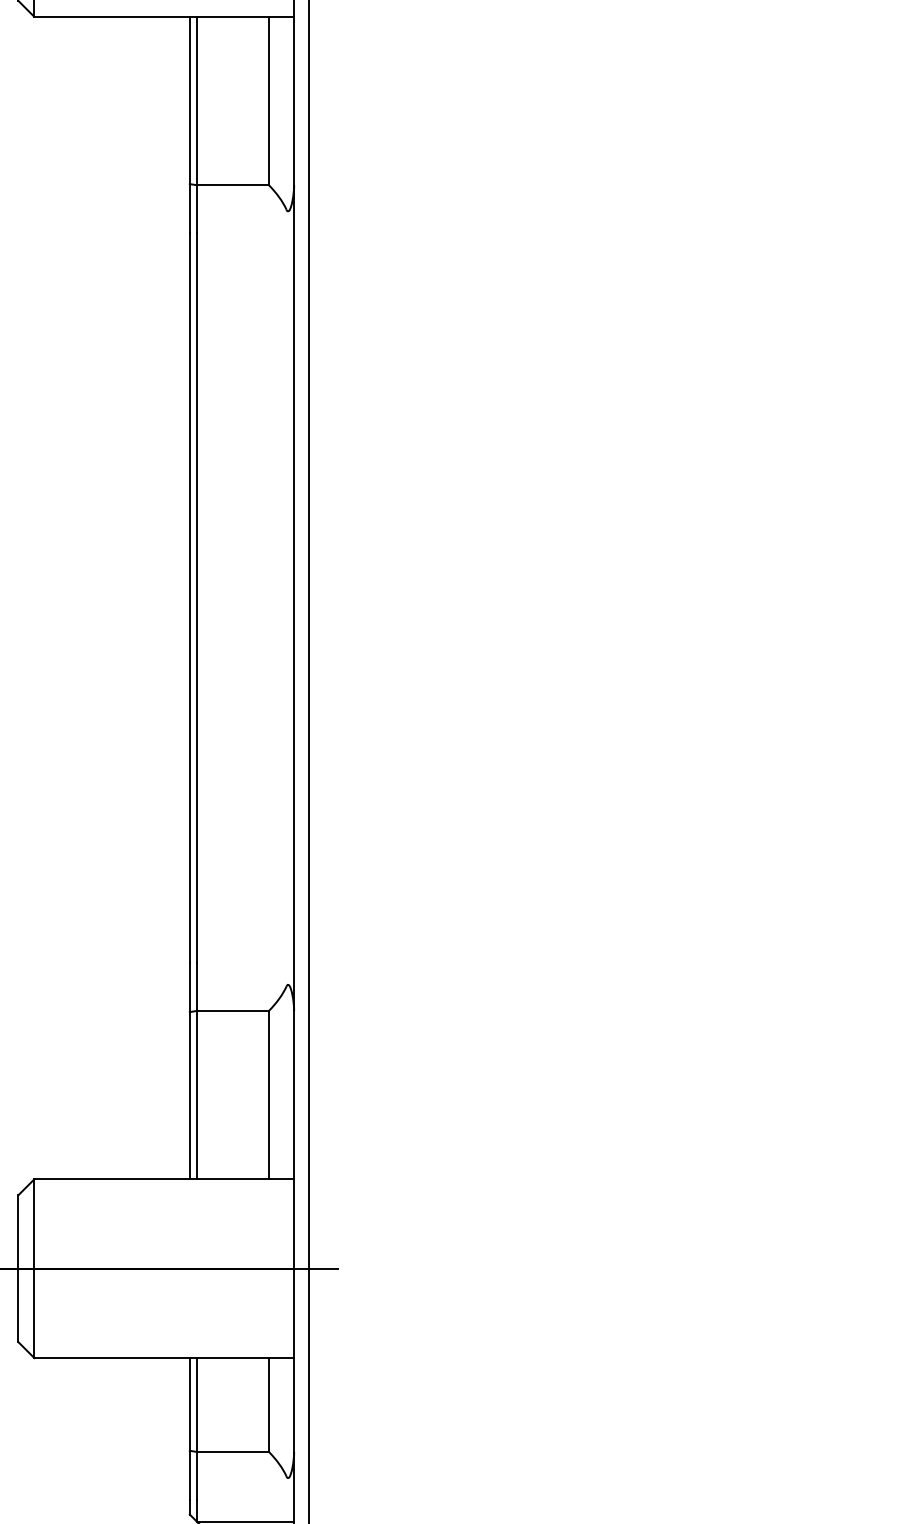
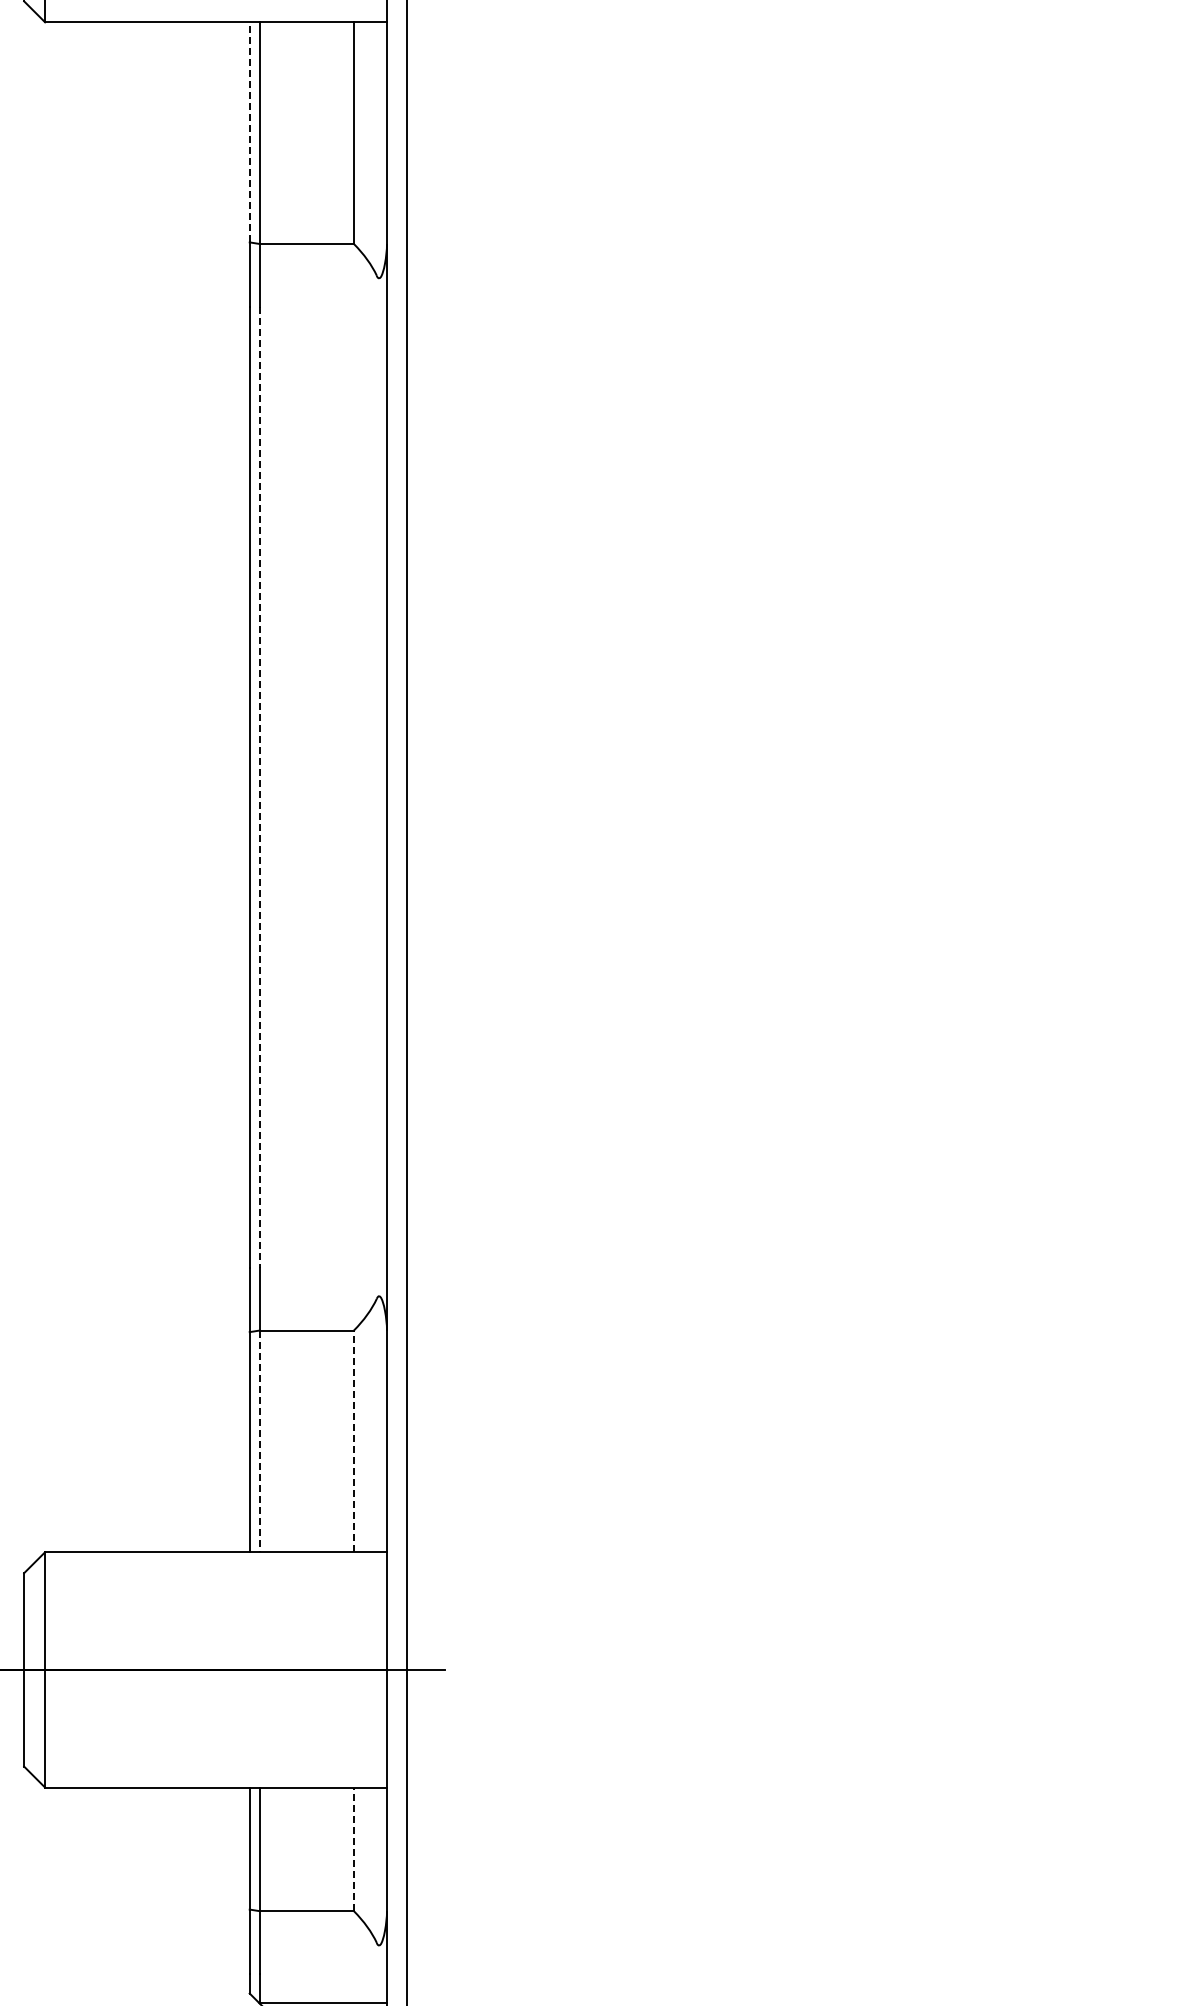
line: (189, 99) -> (249, 131), solid -> dashed
line: (197, 598) -> (259, 787), solid -> dashed
line: (197, 1095) -> (259, 1441), solid -> dashed
line: (268, 1095) -> (353, 1441), solid -> dashed
line: (268, 1405) -> (353, 1849), solid -> dashed

